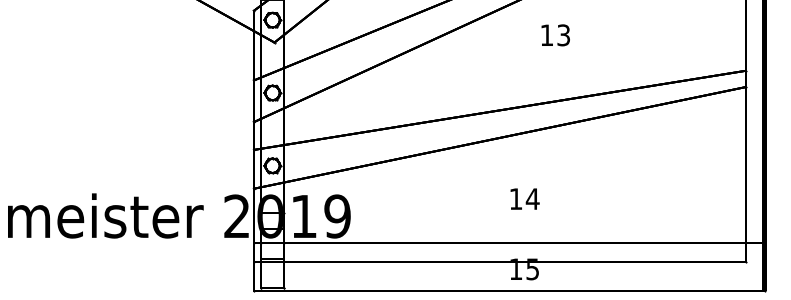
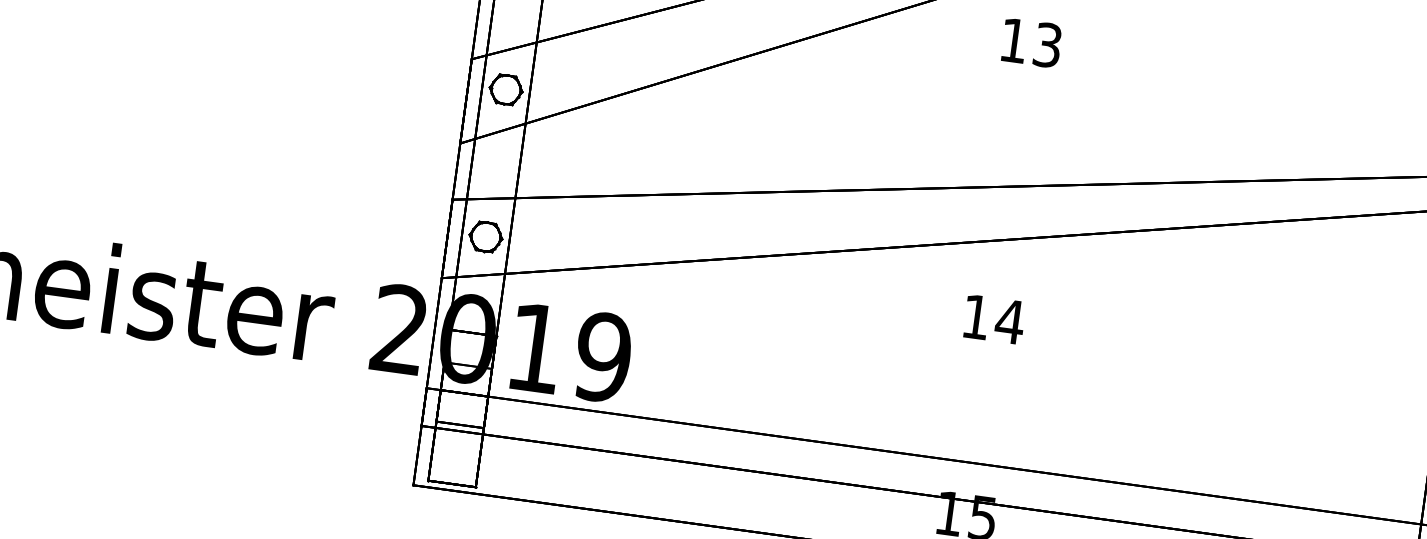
text: (555, 35) -> (1031, 43), moved
text: (524, 198) -> (993, 318), moved

